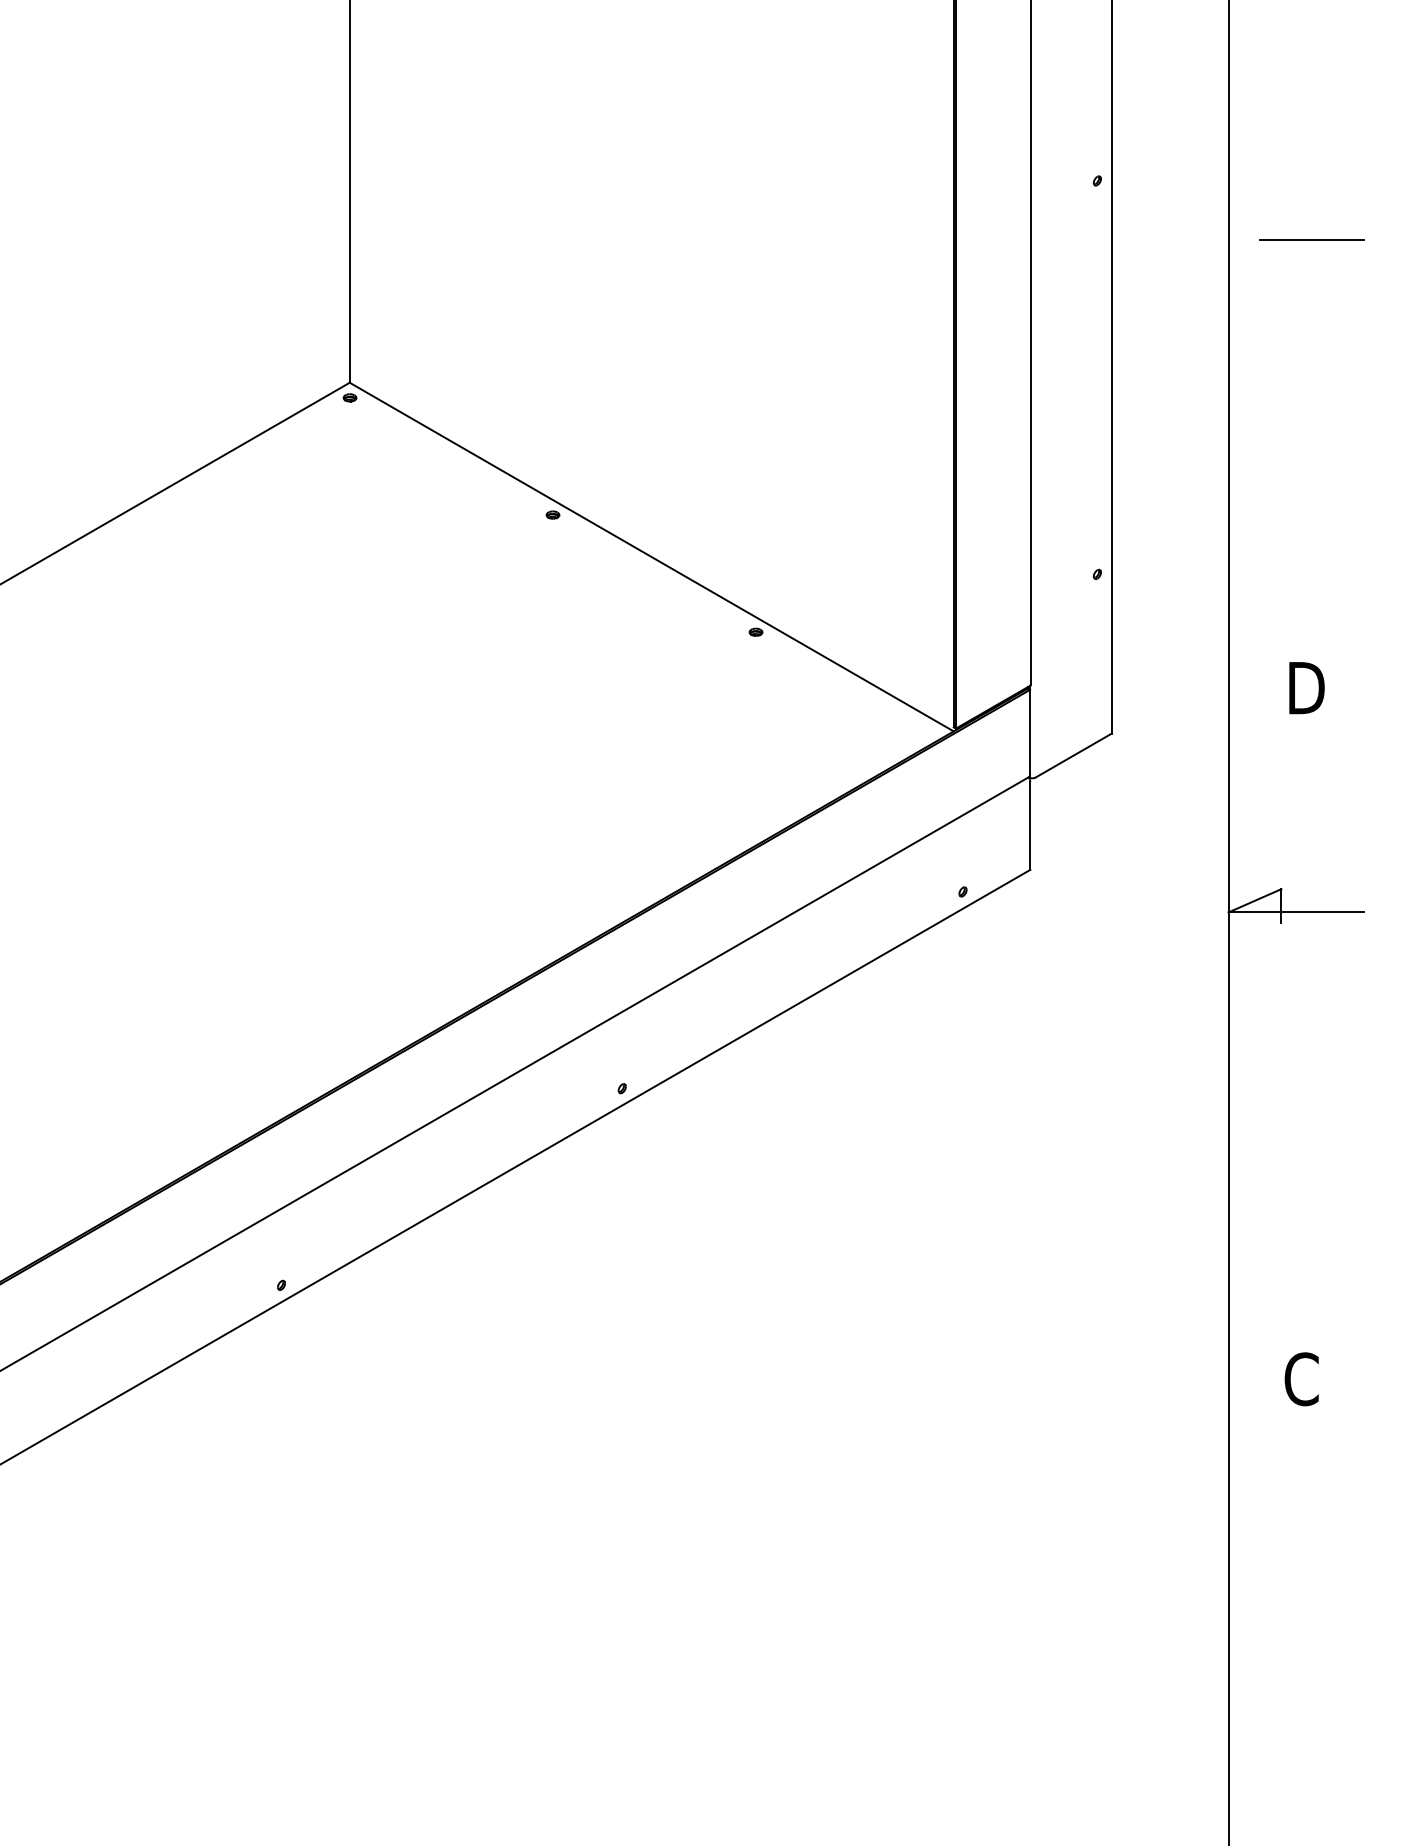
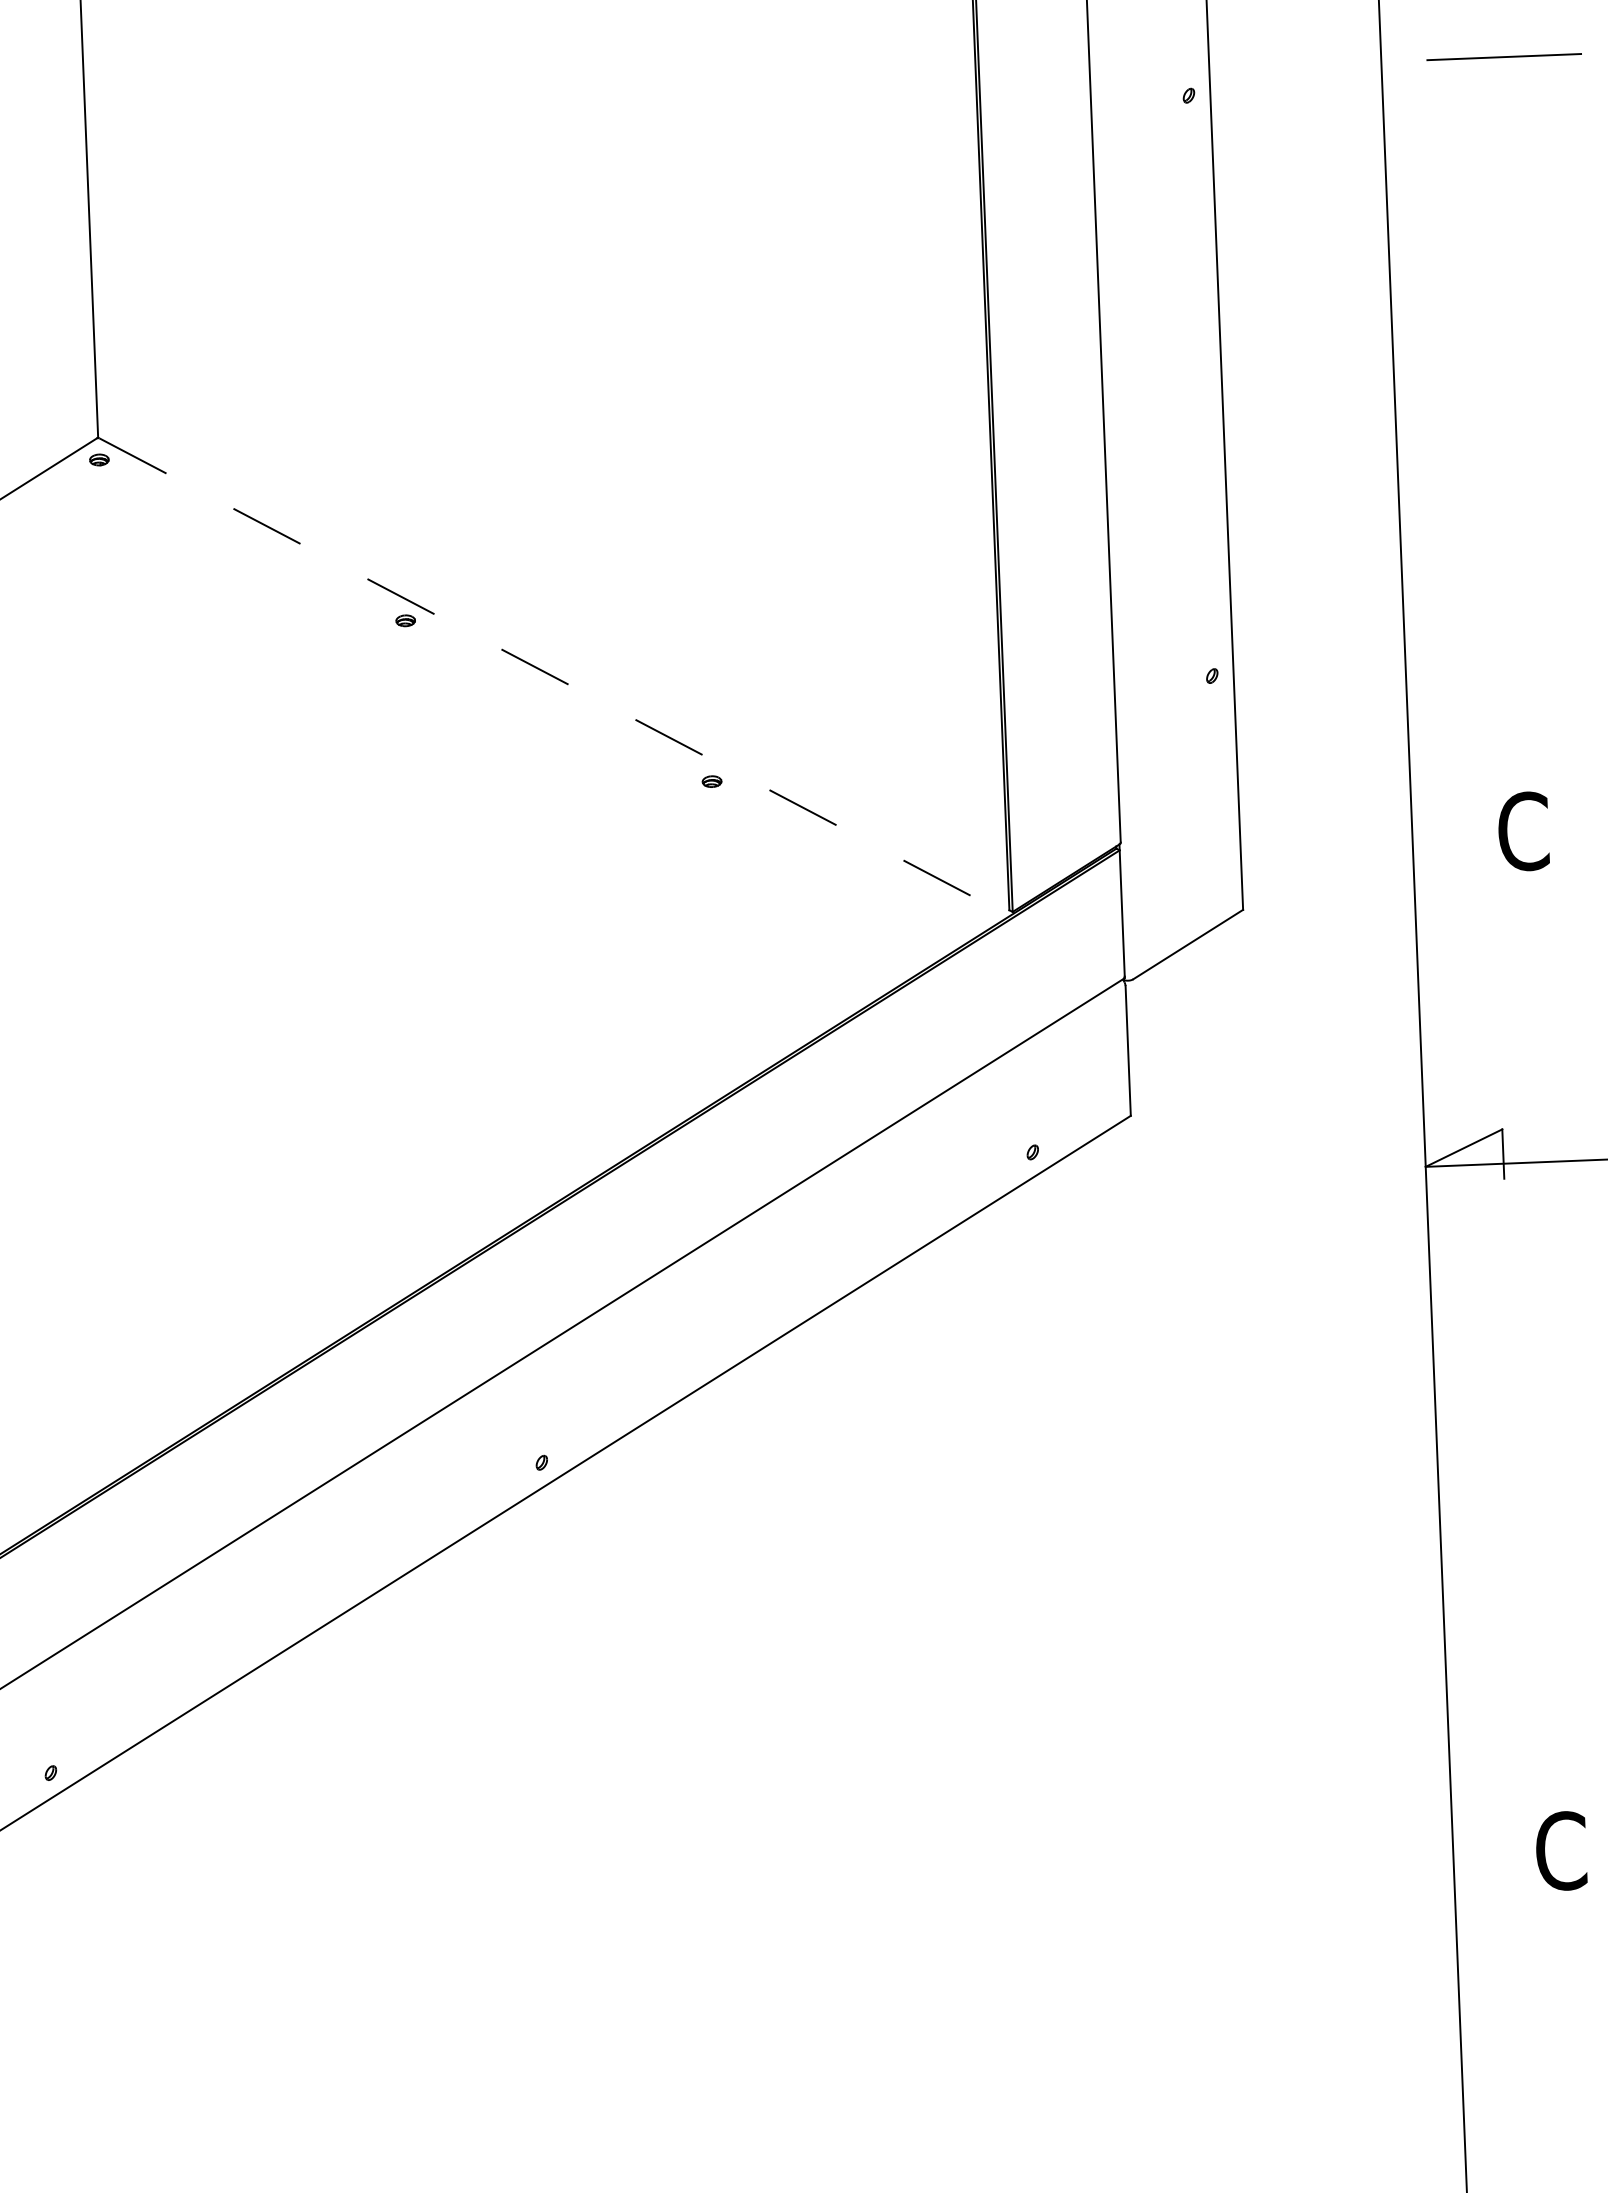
line: (1311, 239) -> (1503, 55), moved
line: (652, 557) -> (555, 677), solid -> dashed
text: (1305, 688) -> (1525, 832), D -> C

